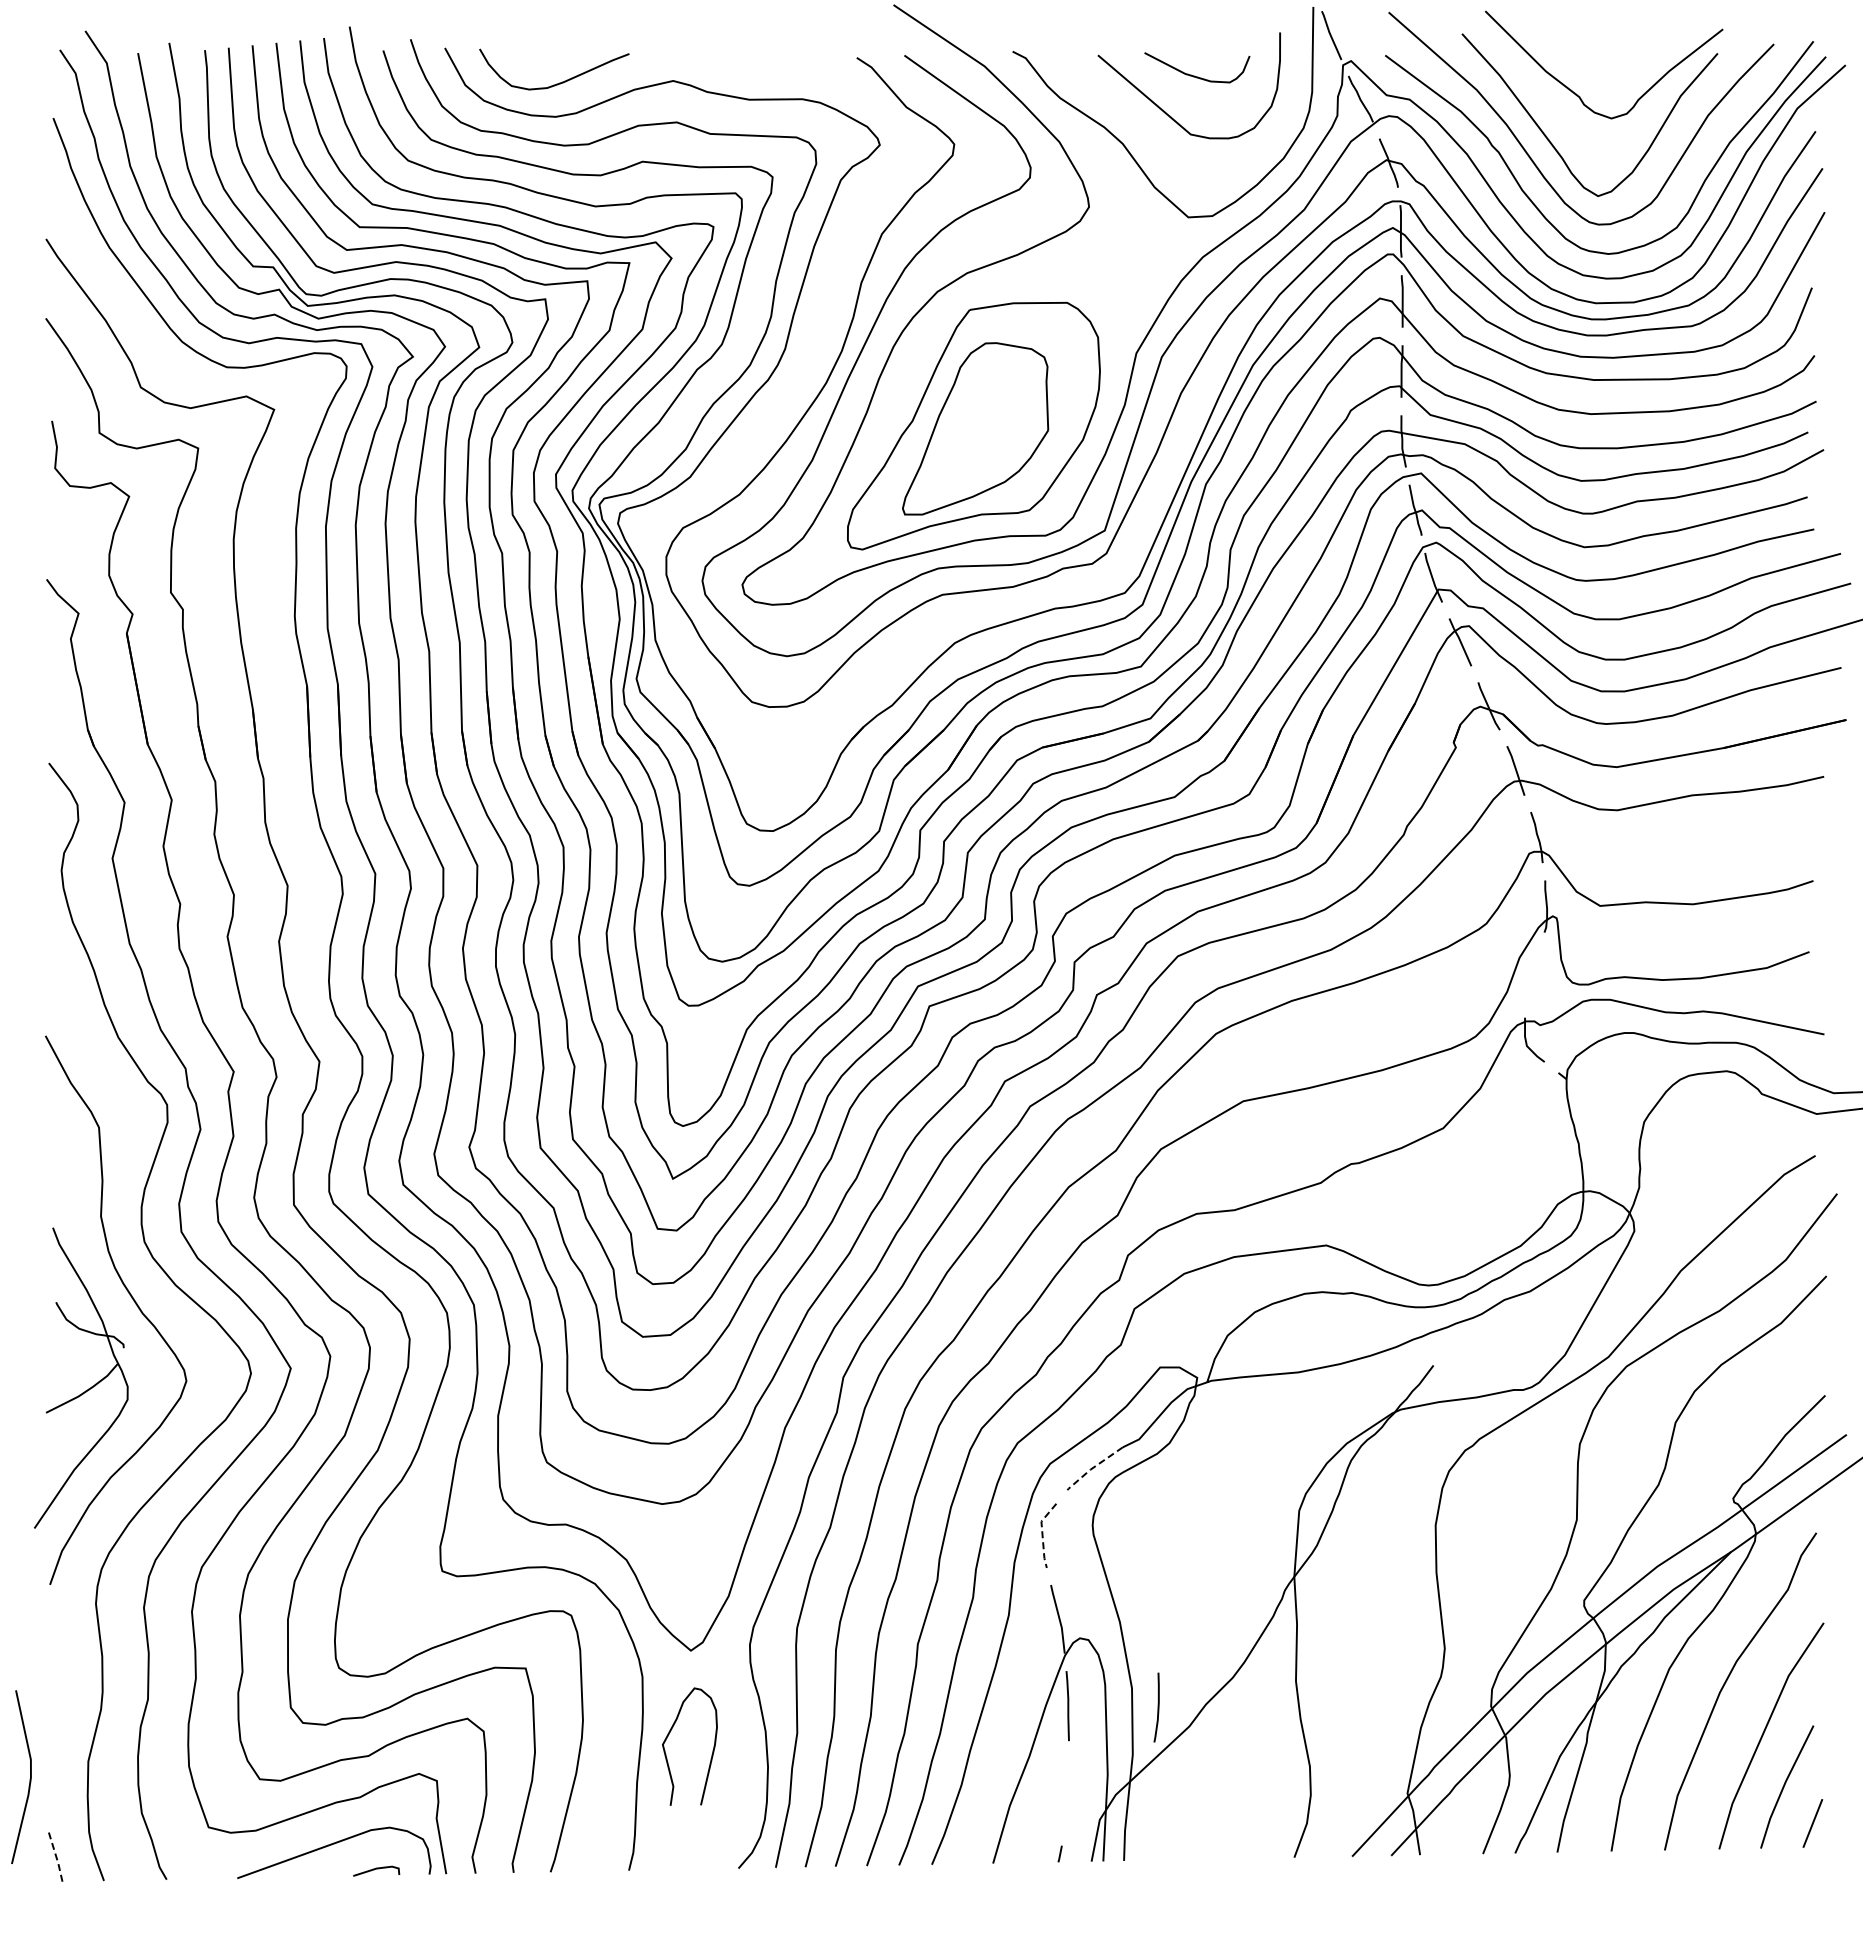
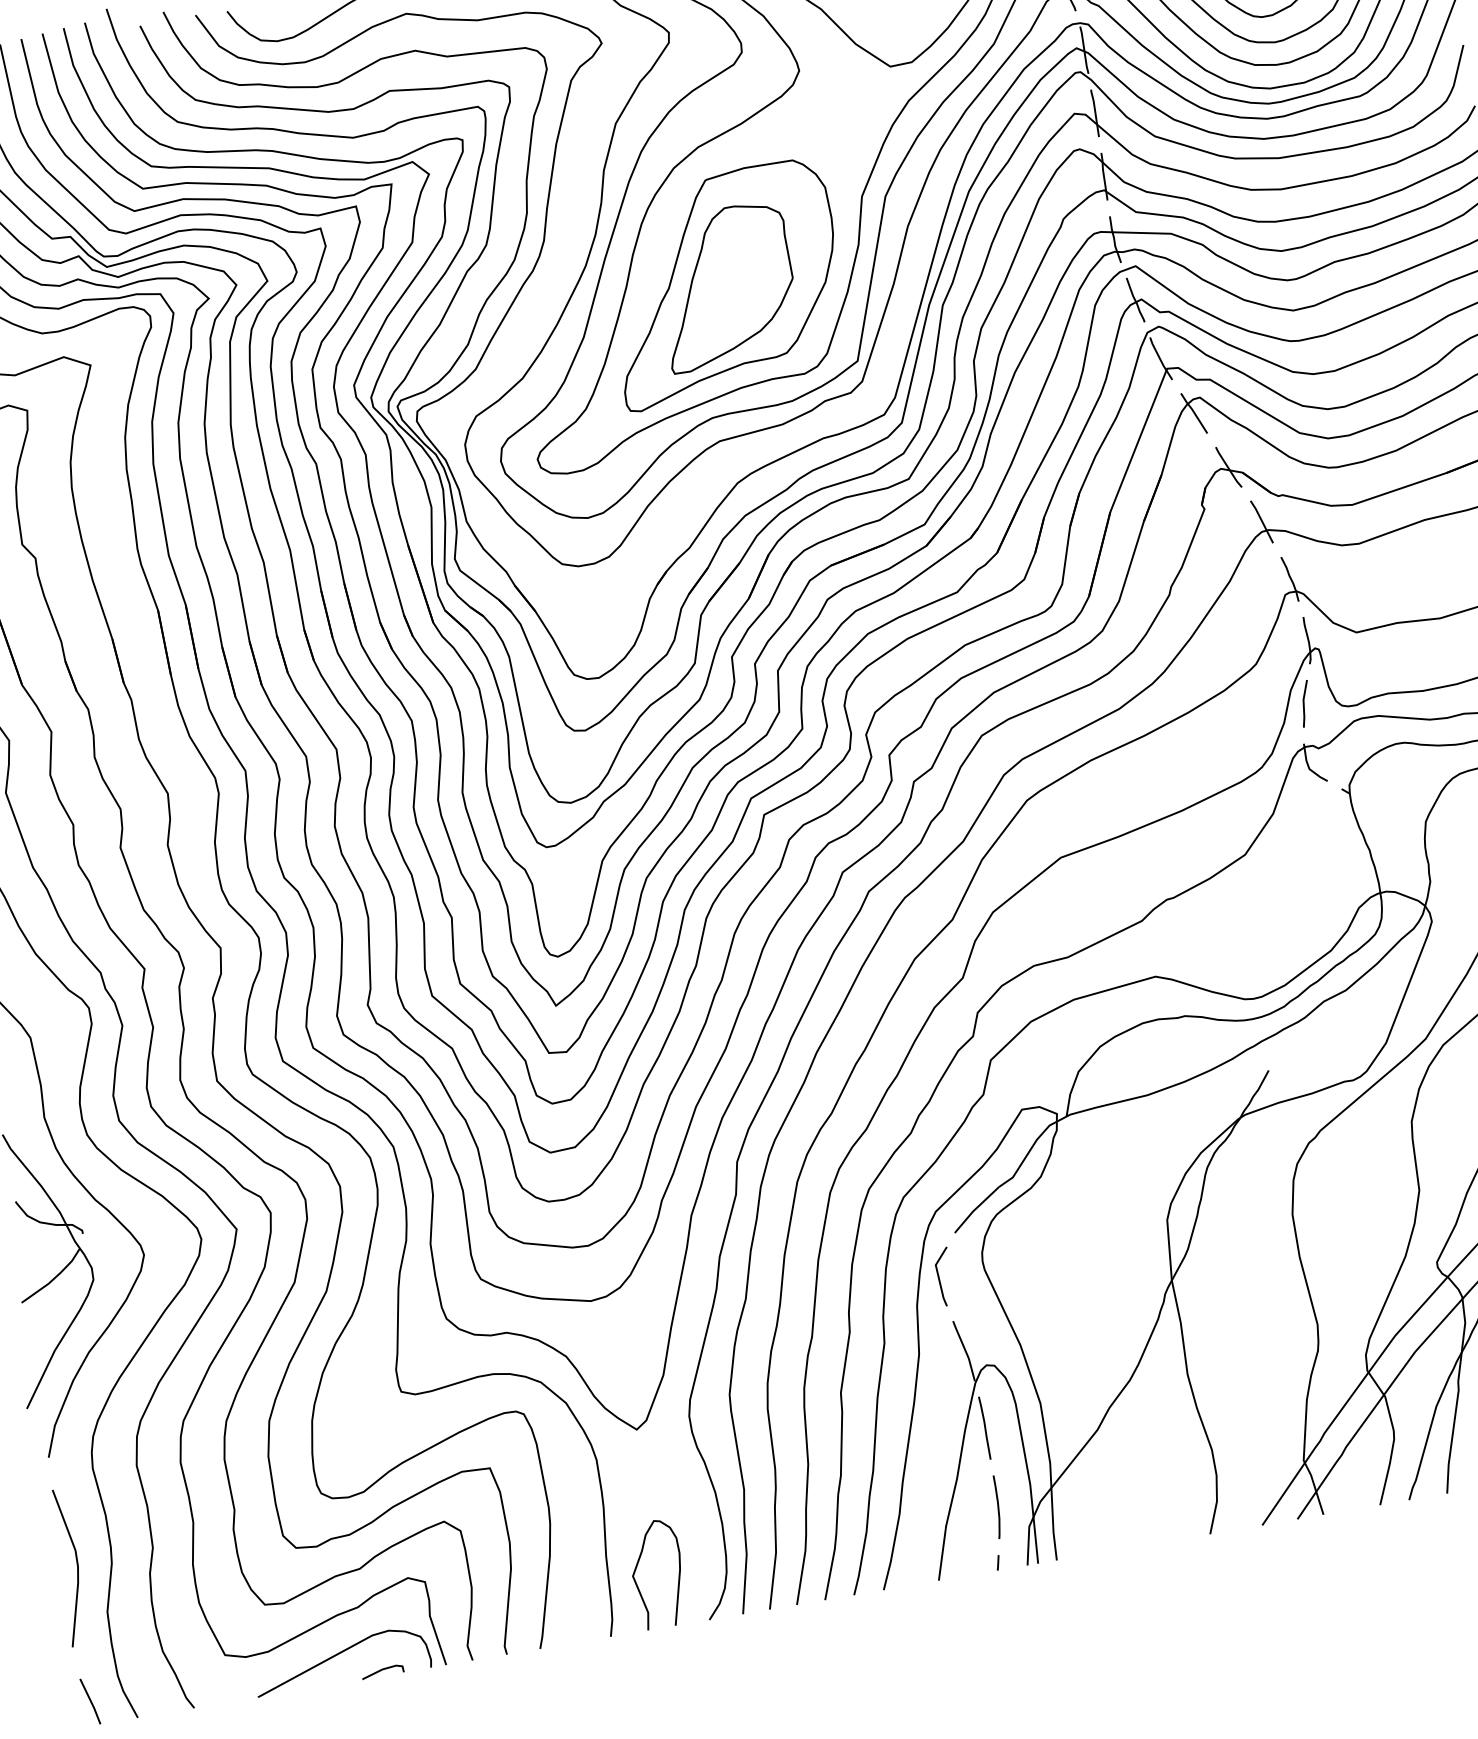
curve: (1532, 974) -> (1304, 703), added
line: (1092, 1468) -> (974, 1210), dashed -> solid
line: (1042, 1533) -> (938, 1275), dashed -> solid
curve: (1157, 1707) -> (997, 1507), moved
part: (668, 1736) -> (636, 1568), moved
line: (29, 1778) -> (76, 1567), moved
line: (56, 1855) -> (91, 1701), dashed -> solid

